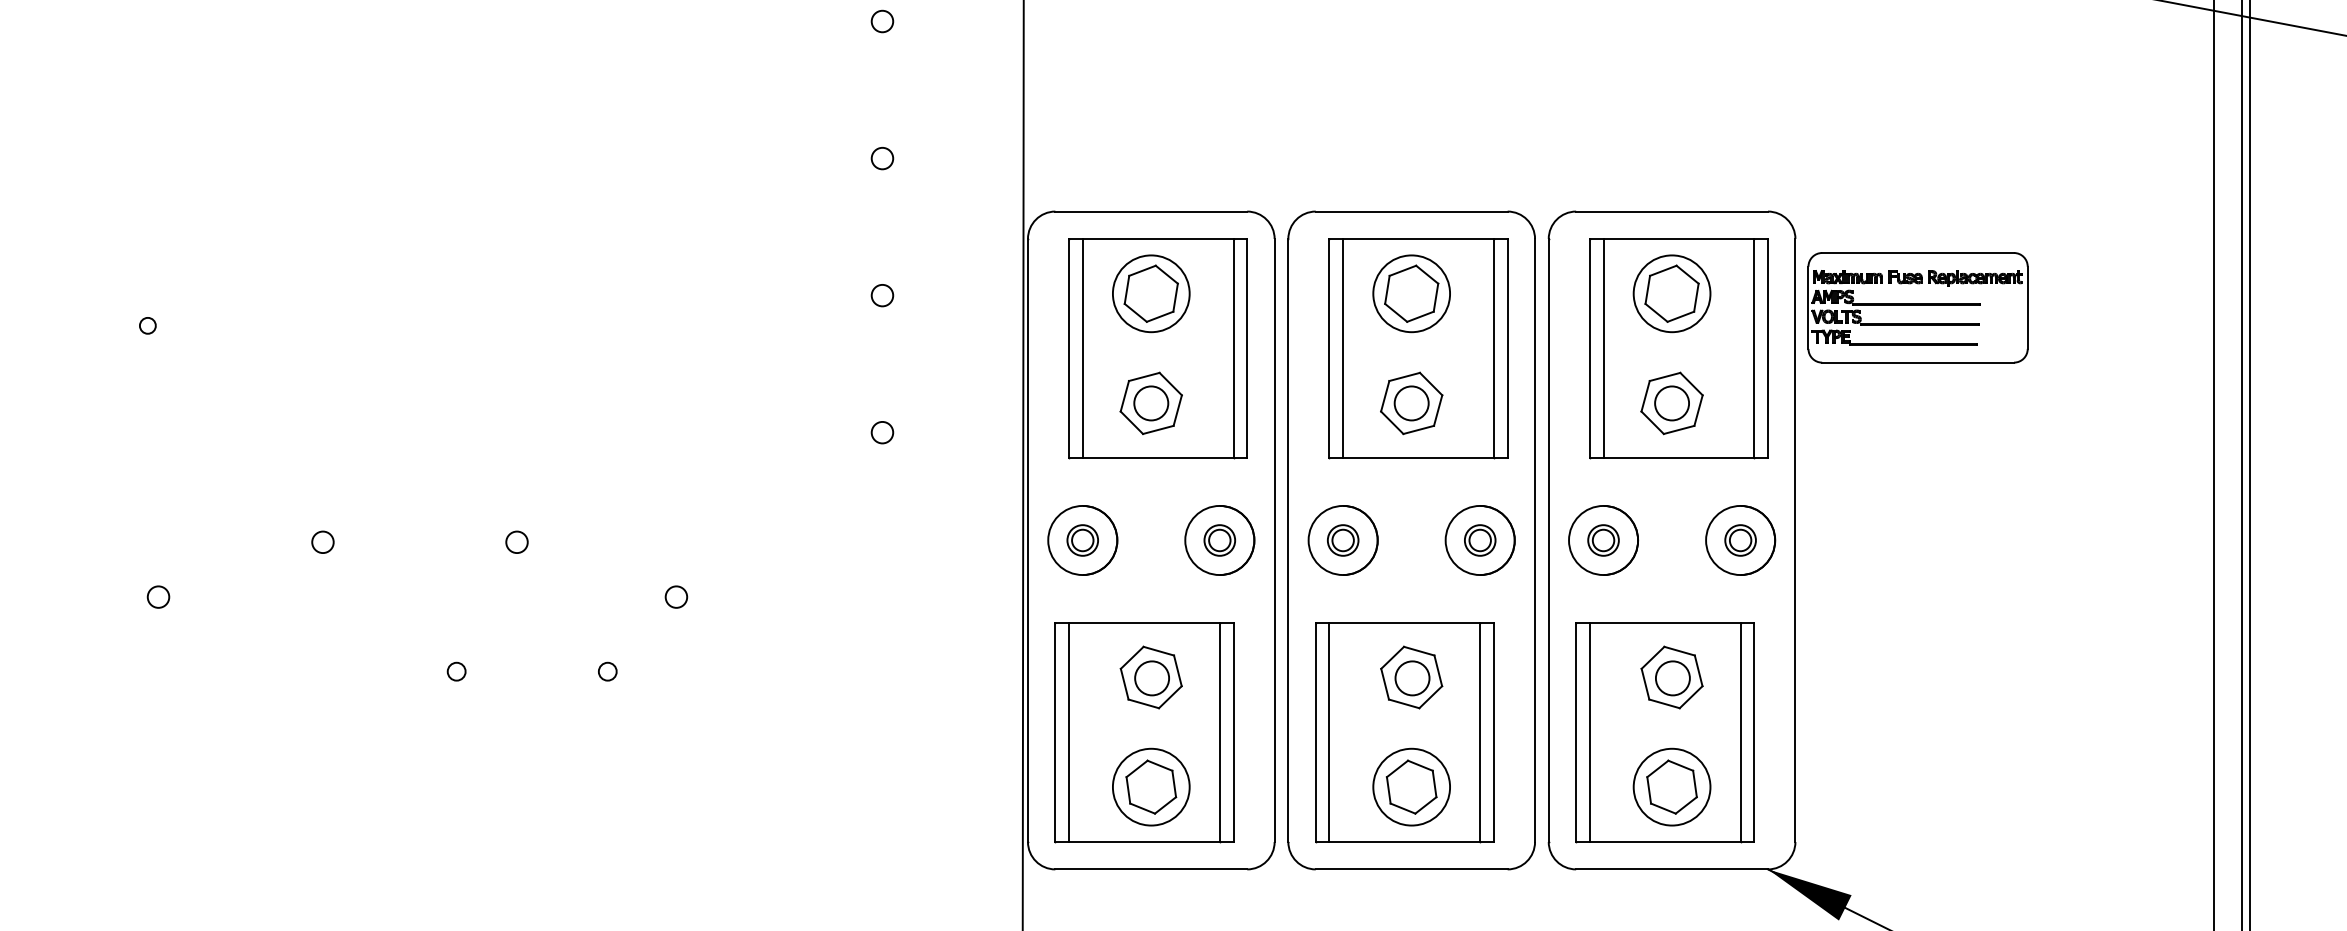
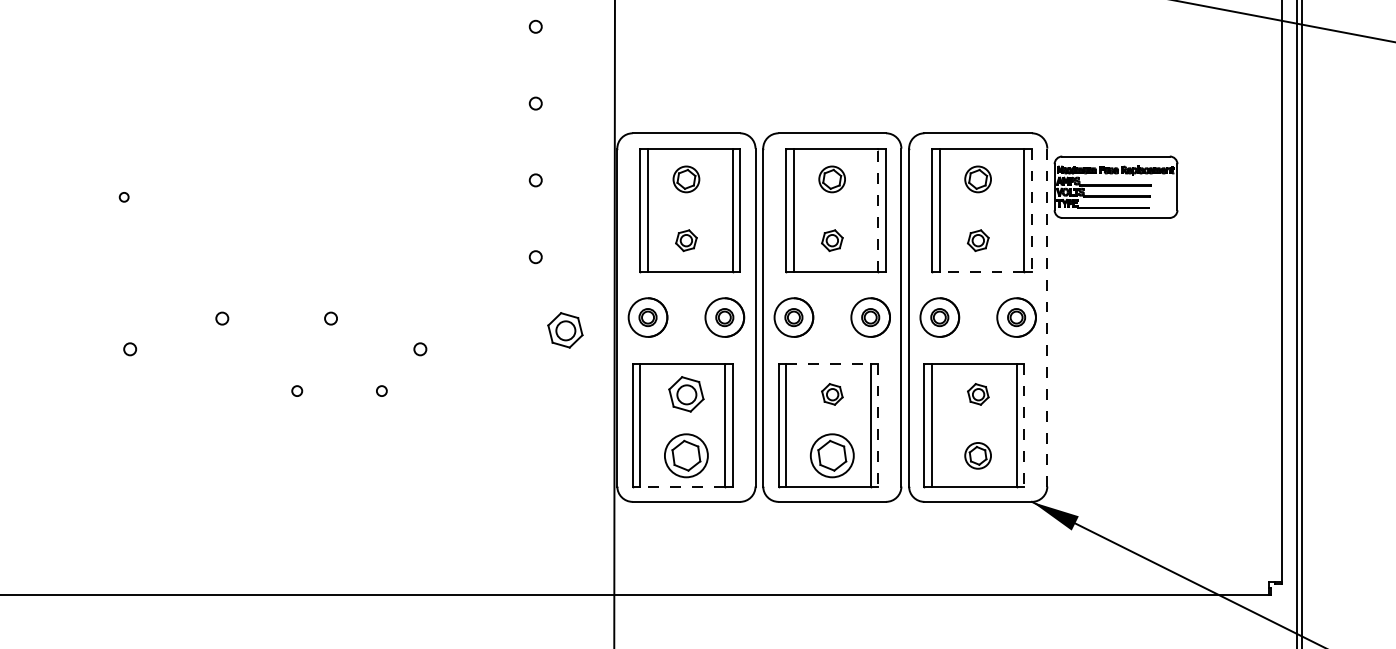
part: (1151, 294) -> (686, 179), size x0.6
part: (1410, 294) -> (831, 179), size x0.6
part: (1670, 294) -> (977, 179), size x0.6
line: (1494, 347) -> (878, 209), solid -> dashed
line: (1767, 349) -> (1031, 210), solid -> dashed
part: (1151, 402) -> (686, 240), size x0.6
part: (1412, 402) -> (832, 240), size x0.6
part: (1672, 402) -> (978, 240), size x0.6
line: (1677, 458) -> (981, 271), solid -> dashed
line: (1795, 540) -> (1047, 317), solid -> dashed
part: (935, 563) -> (565, 330), added
line: (1404, 622) -> (828, 363), solid -> dashed
part: (1412, 677) -> (832, 394), size x0.6
part: (1672, 677) -> (978, 394), size x0.6
line: (1494, 733) -> (878, 425), solid -> dashed
line: (1754, 733) -> (1024, 425), solid -> dashed
part: (1670, 786) -> (977, 455), size x0.6
line: (1144, 841) -> (682, 486), solid -> dashed

